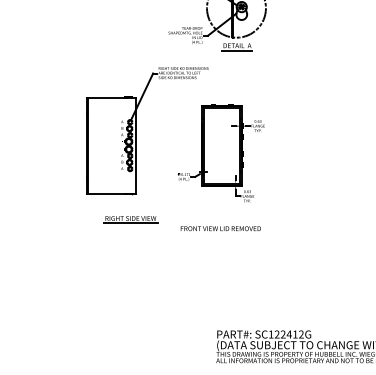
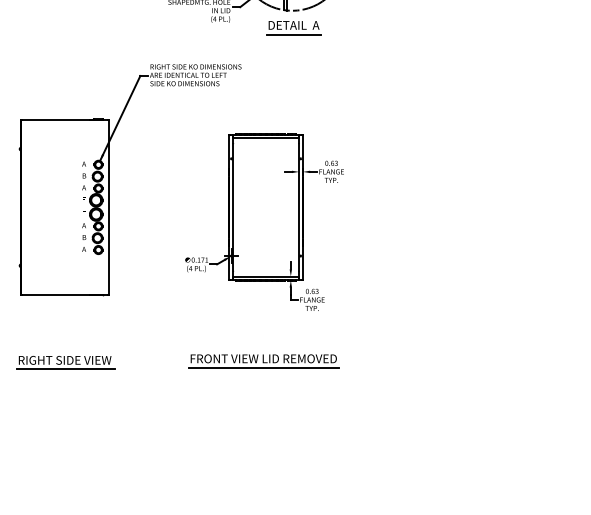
part: (130, 219) -> (64, 362), moved
line: (220, 233) -> (263, 367), added

